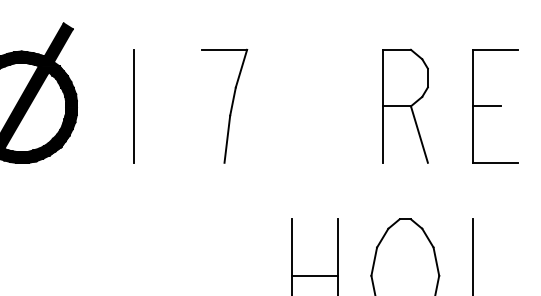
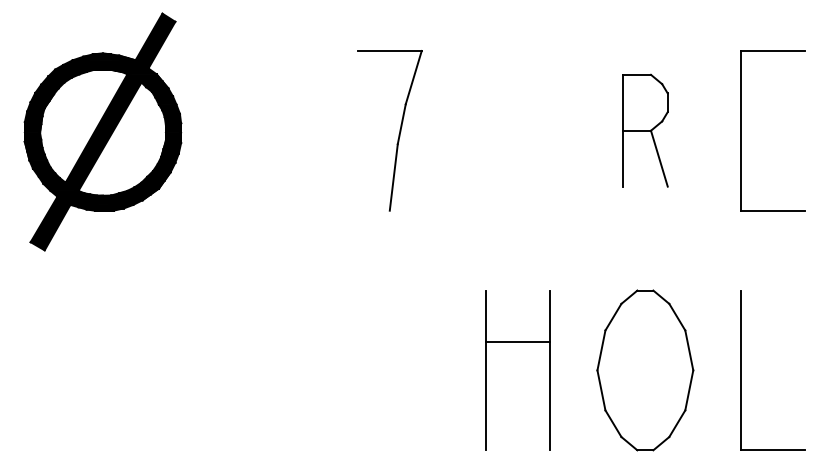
line: (134, 106) -> (262, 130), removed
part: (405, 106) -> (645, 130), size x0.7
line: (487, 106) -> (761, 130), removed
line: (314, 275) -> (517, 342), moved

